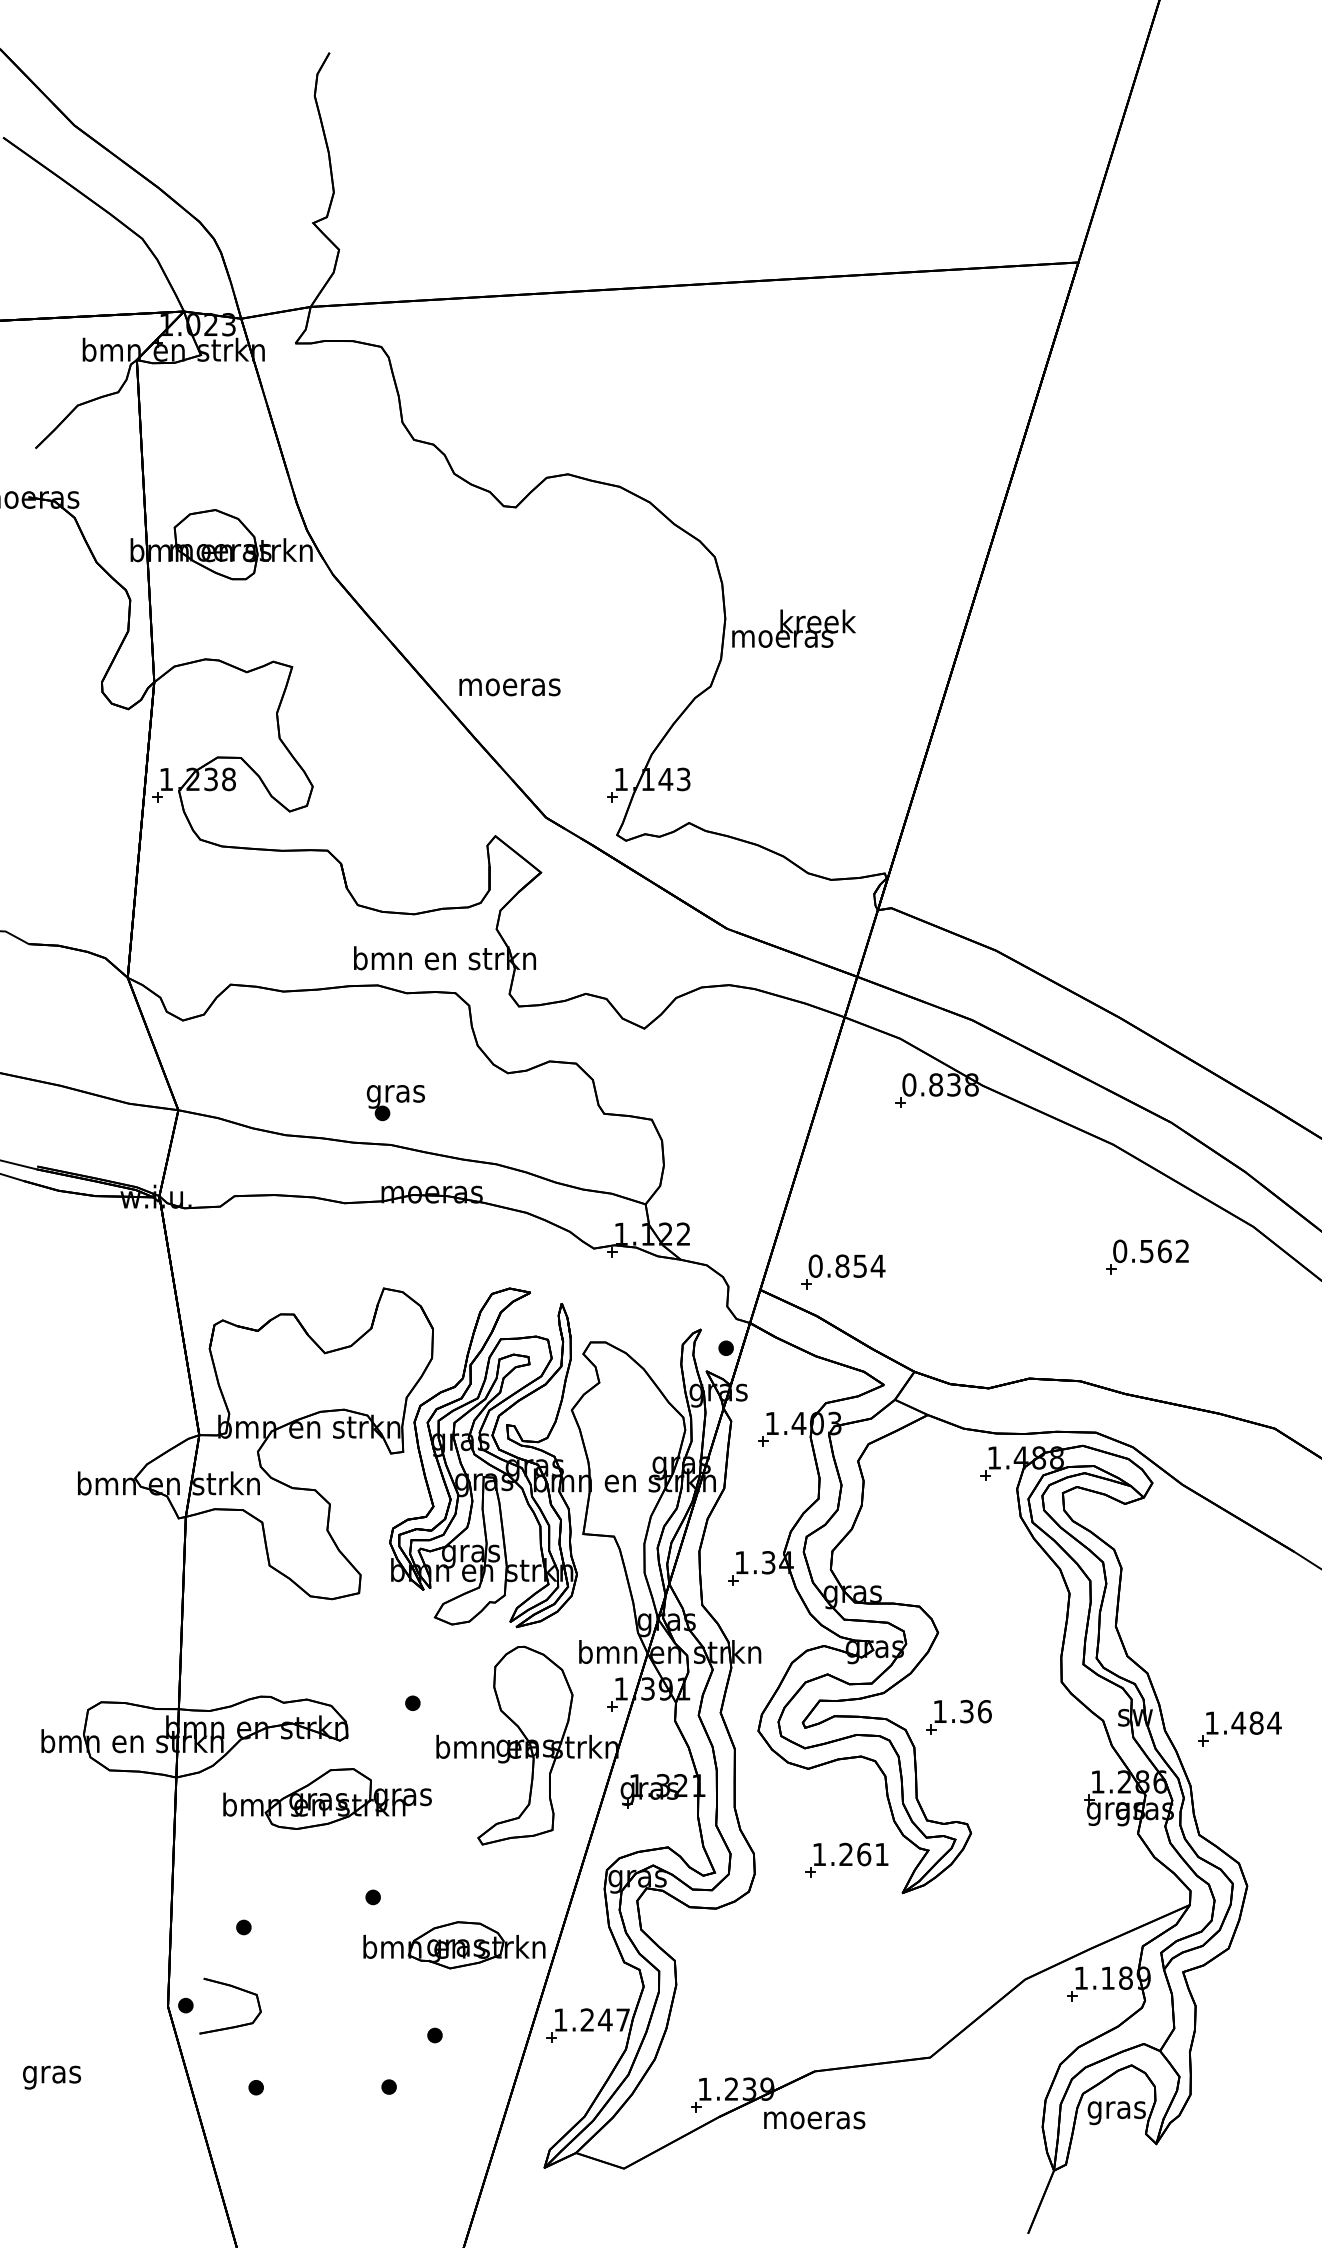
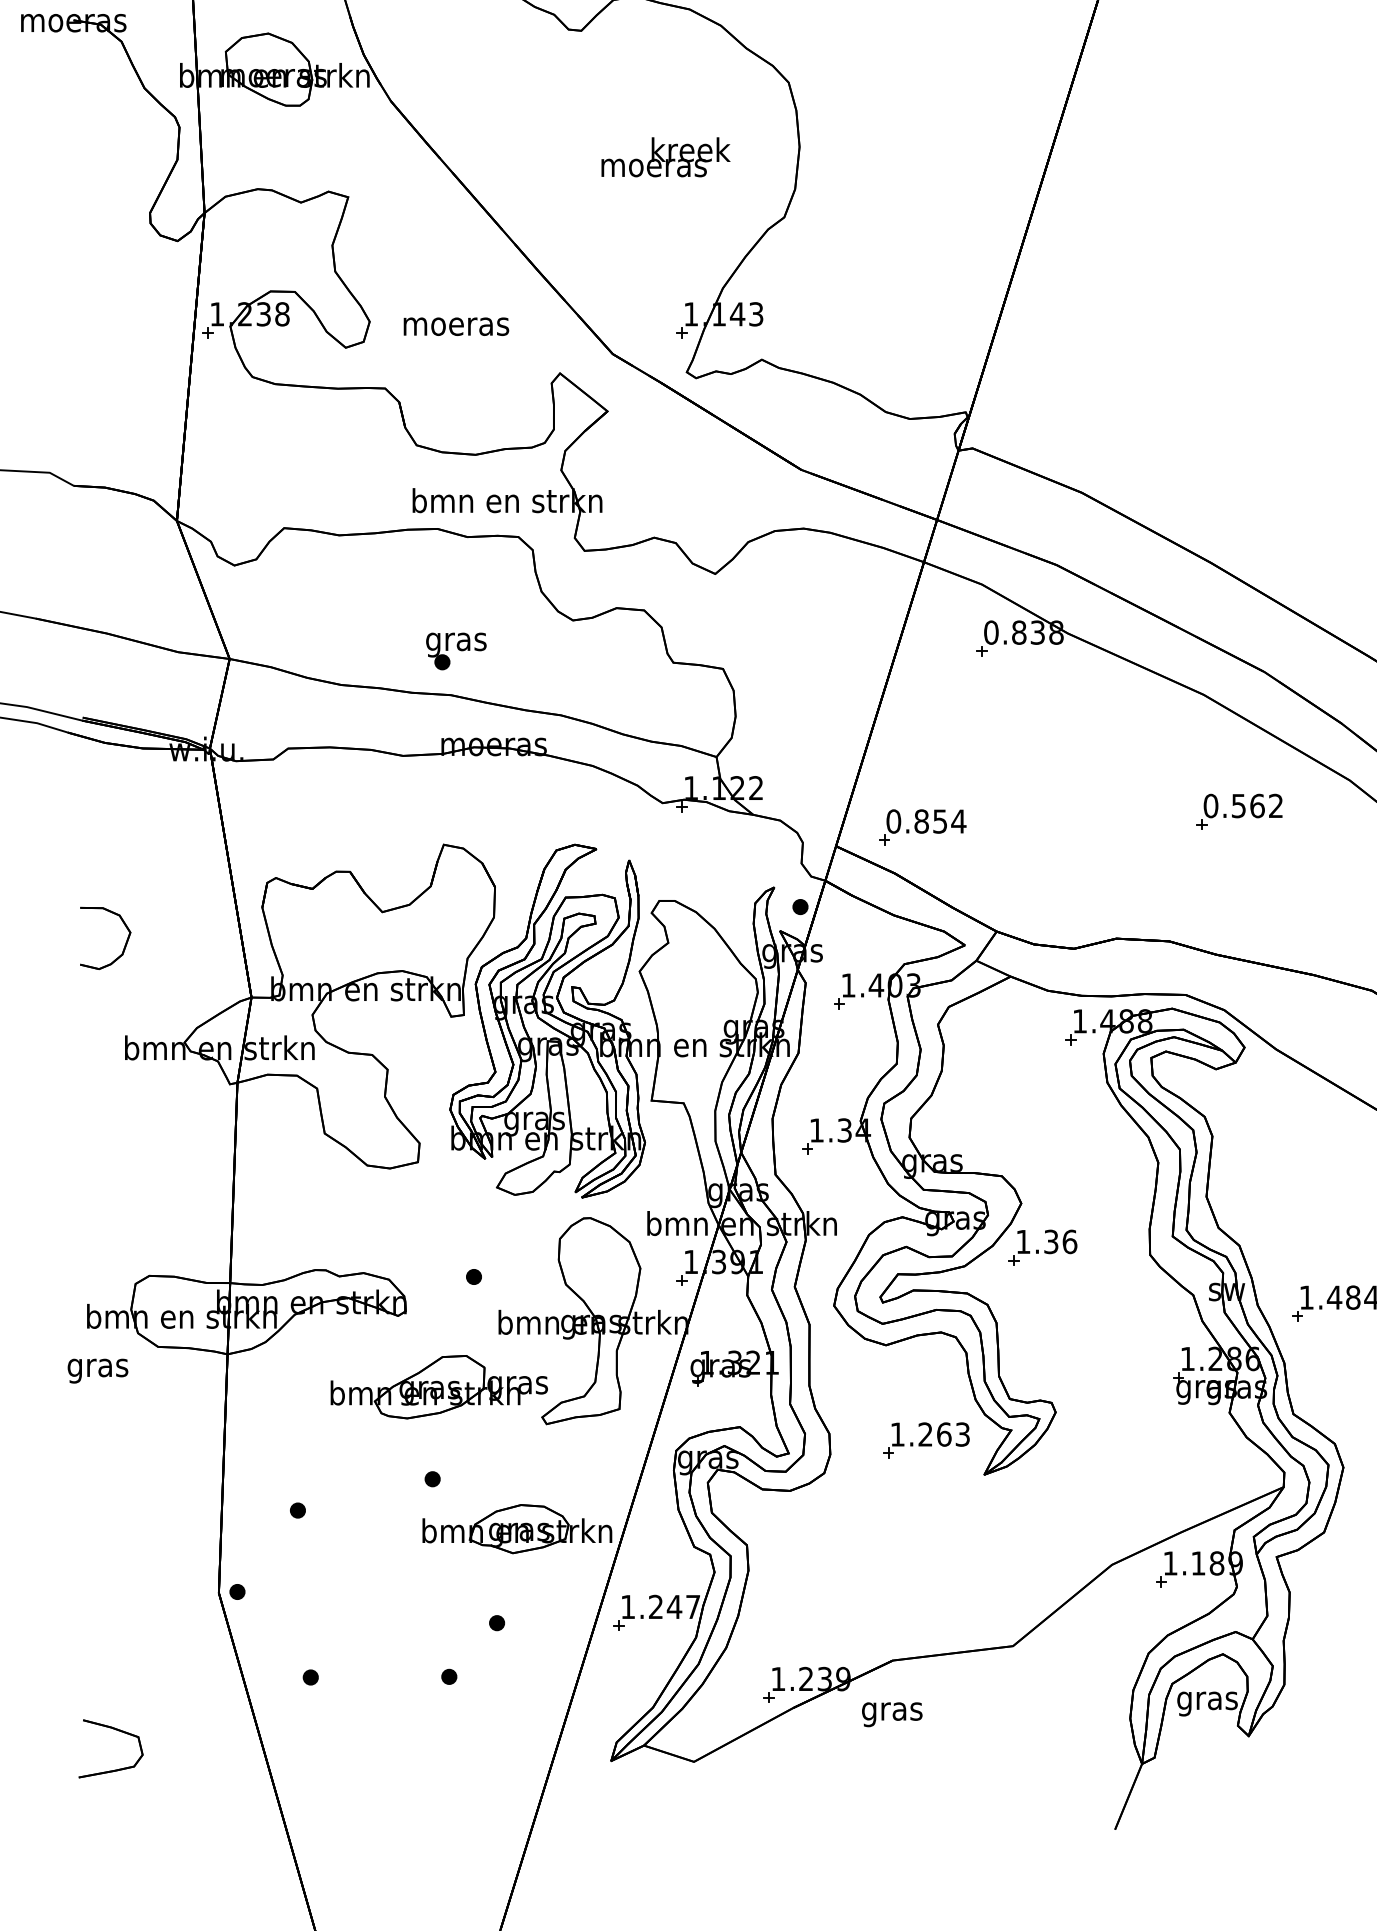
text: (793, 628) -> (665, 157), moved
text: (509, 687) -> (455, 326), moved
part: (77, 1384) -> (124, 944), added
part: (958, 1717) -> (1042, 1248), moved
part: (327, 1798) -> (439, 1386), moved
text: (881, 1854) -> (962, 1434), 1.261 -> 1.263
part: (234, 1988) -> (115, 1730), moved
text: (52, 2077) -> (98, 1370), moved
text: (814, 2123) -> (892, 1714), moeras -> gras

